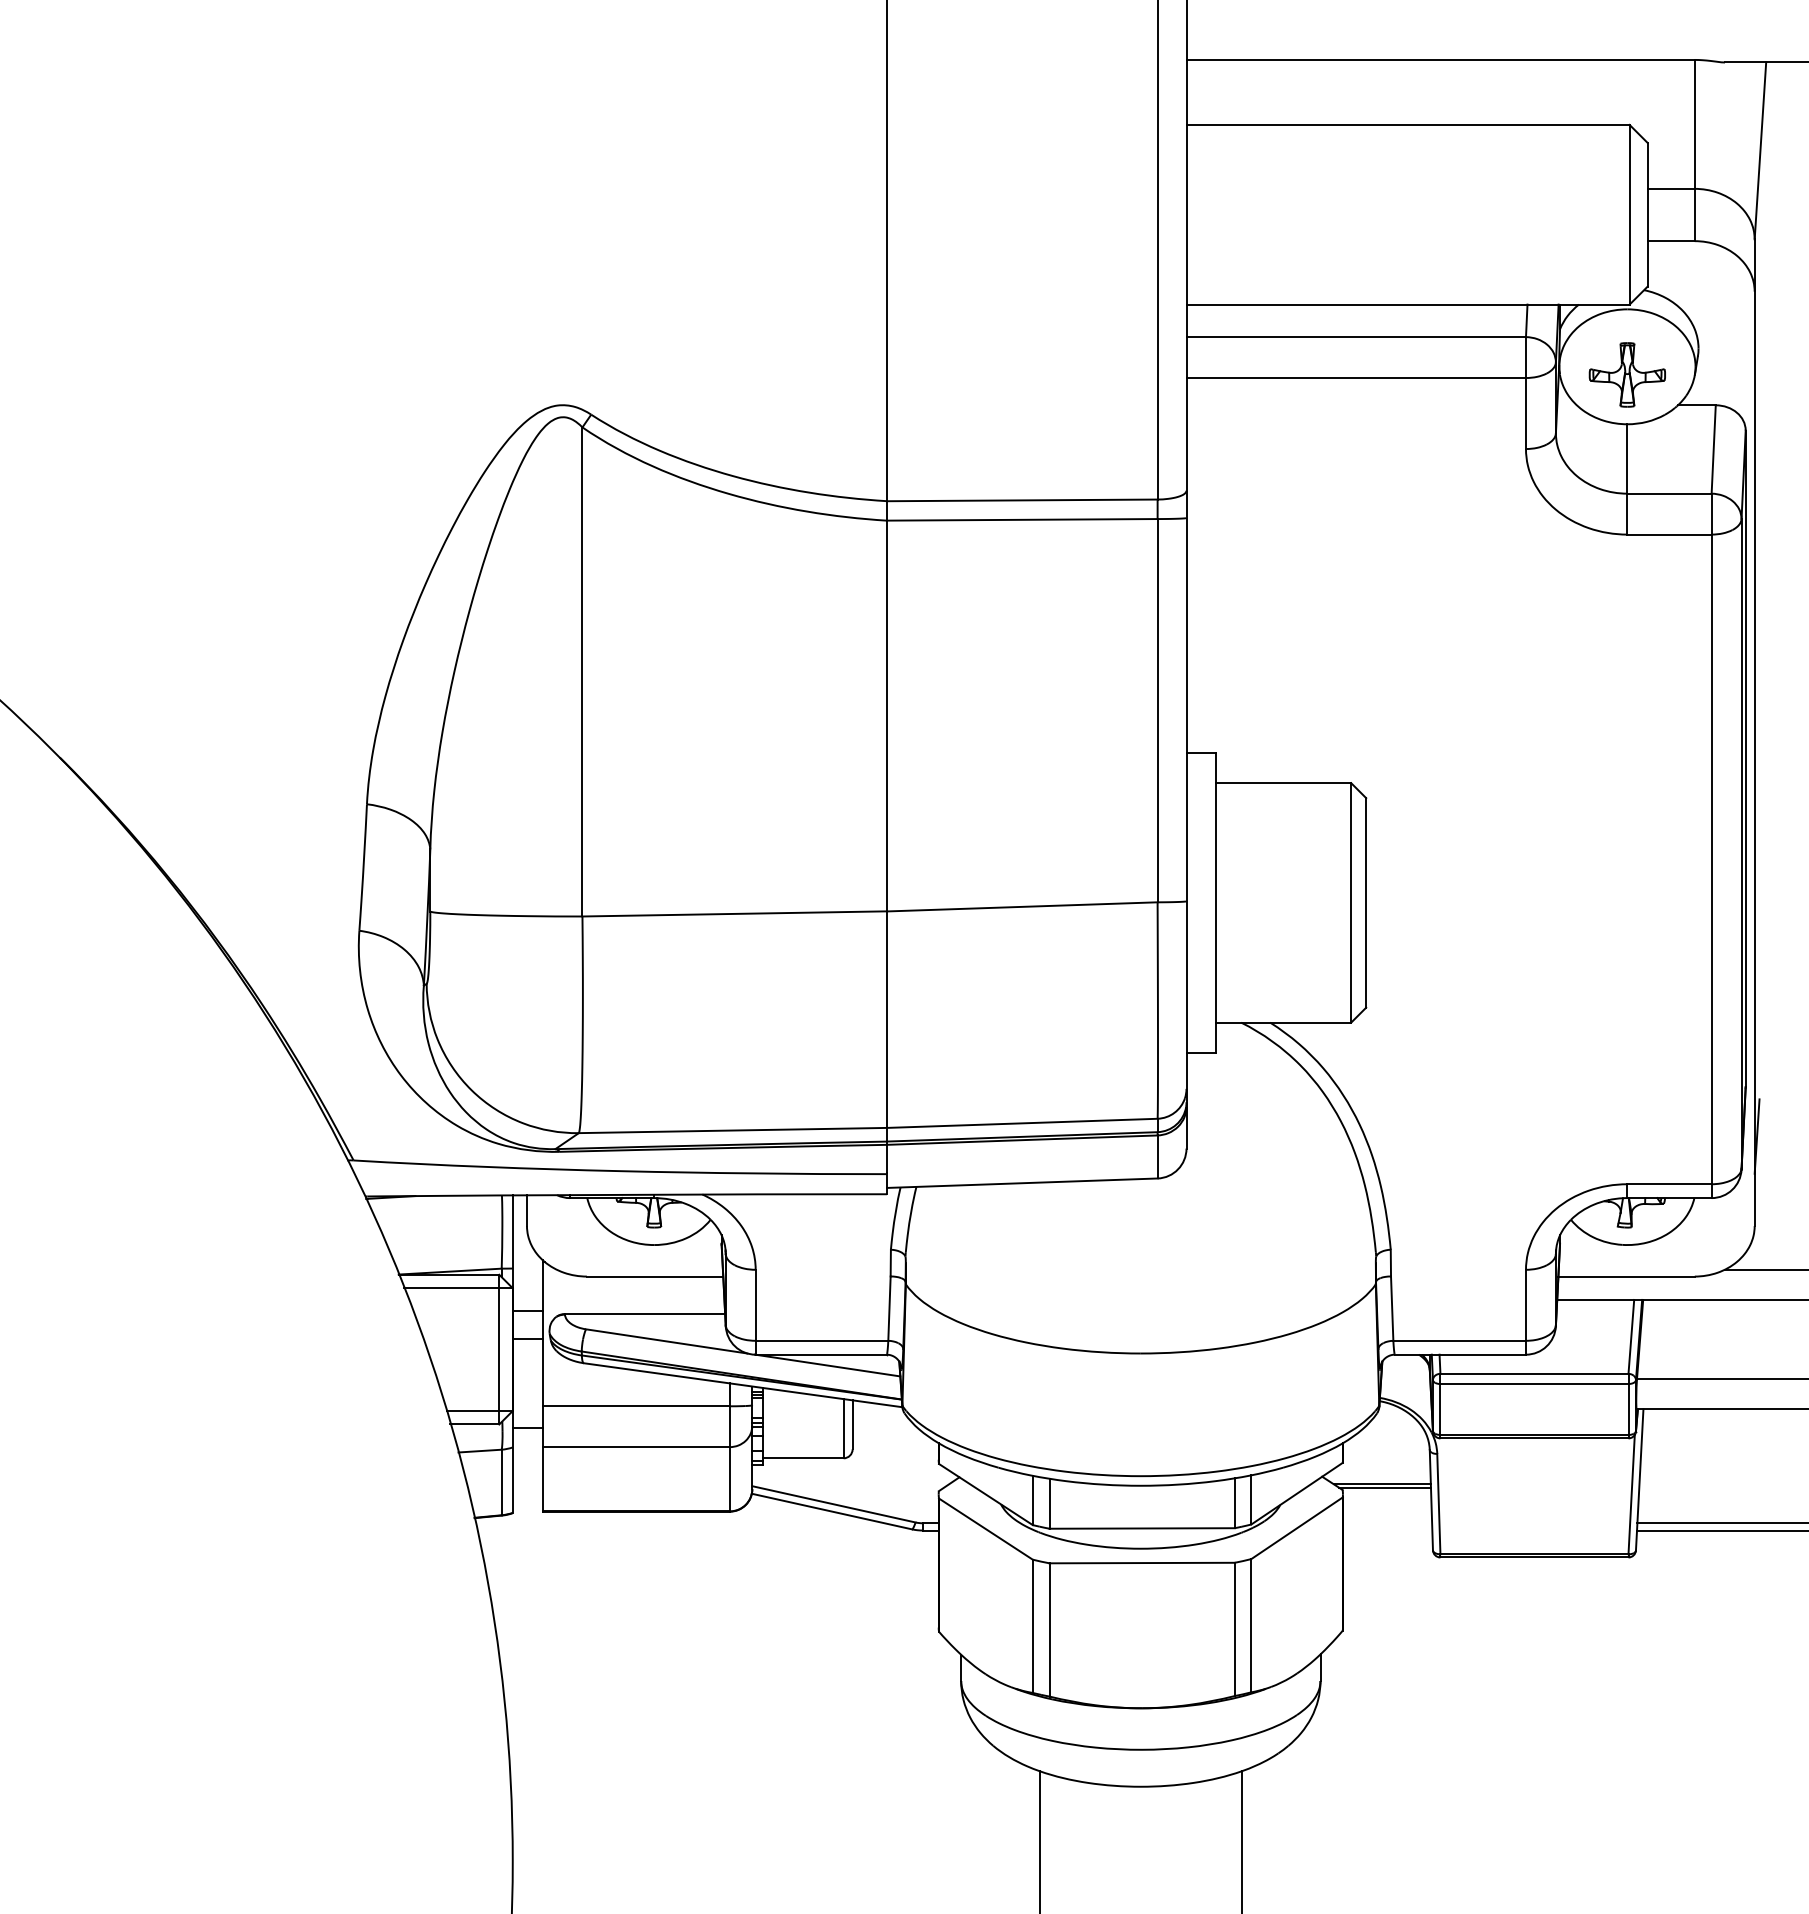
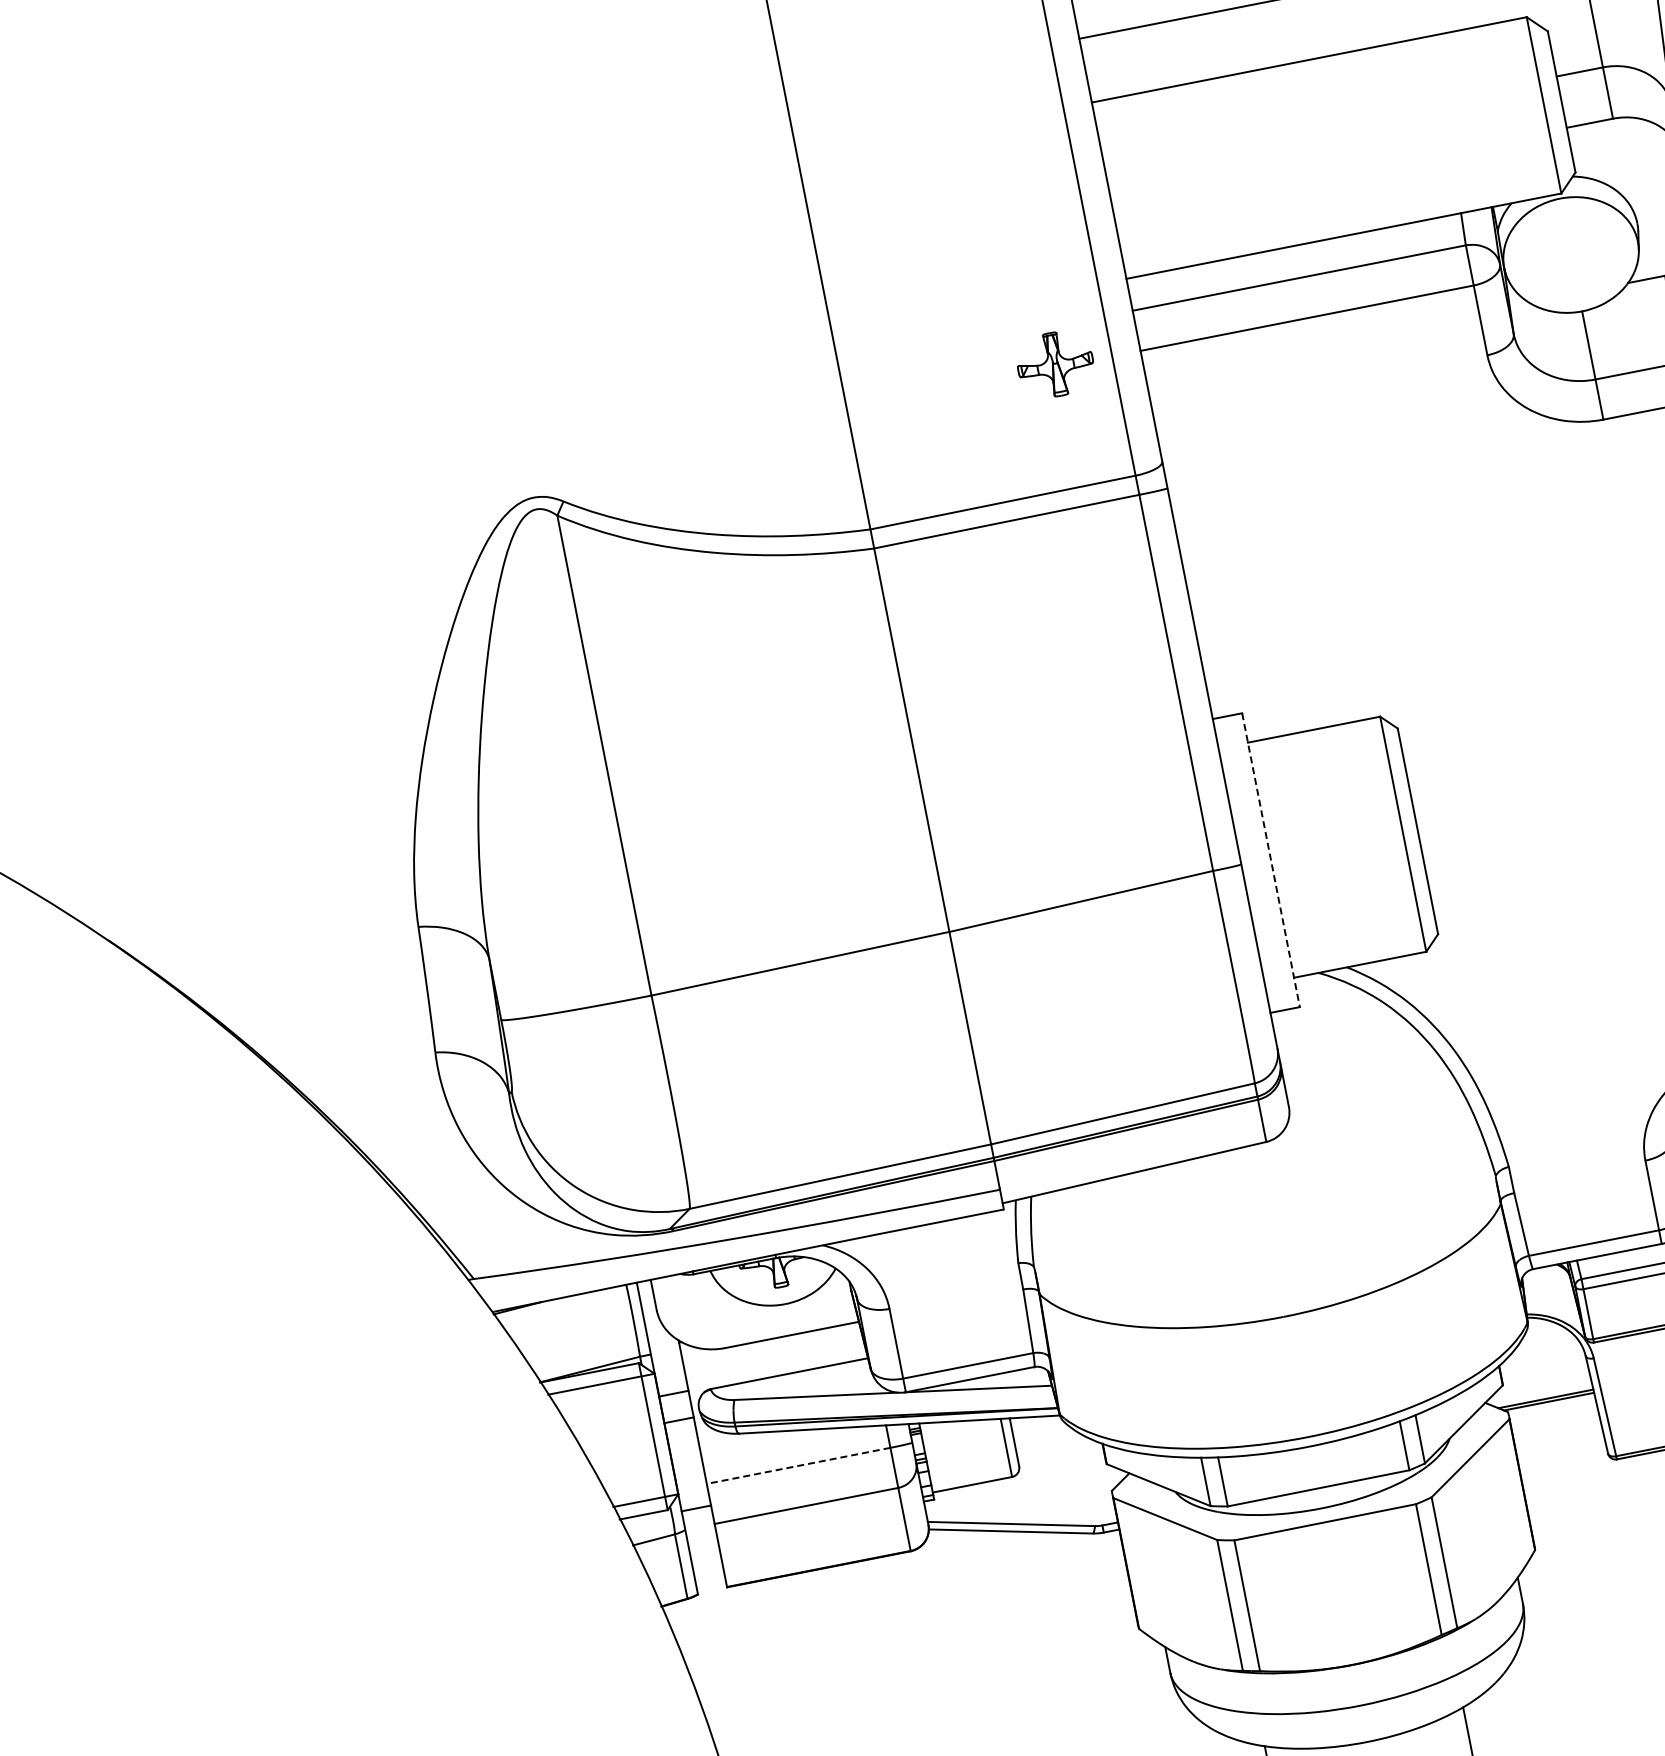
part: (1626, 374) -> (1054, 364), moved
line: (1216, 902) -> (1270, 859), solid -> dashed
line: (636, 1406) -> (798, 1466), solid -> dashed

